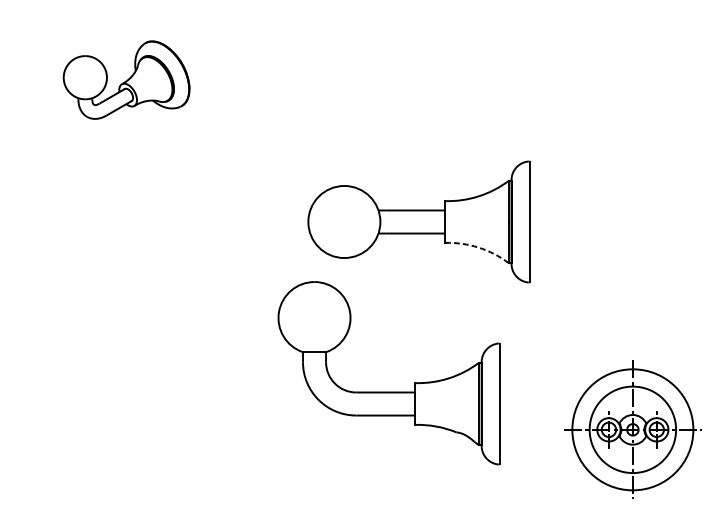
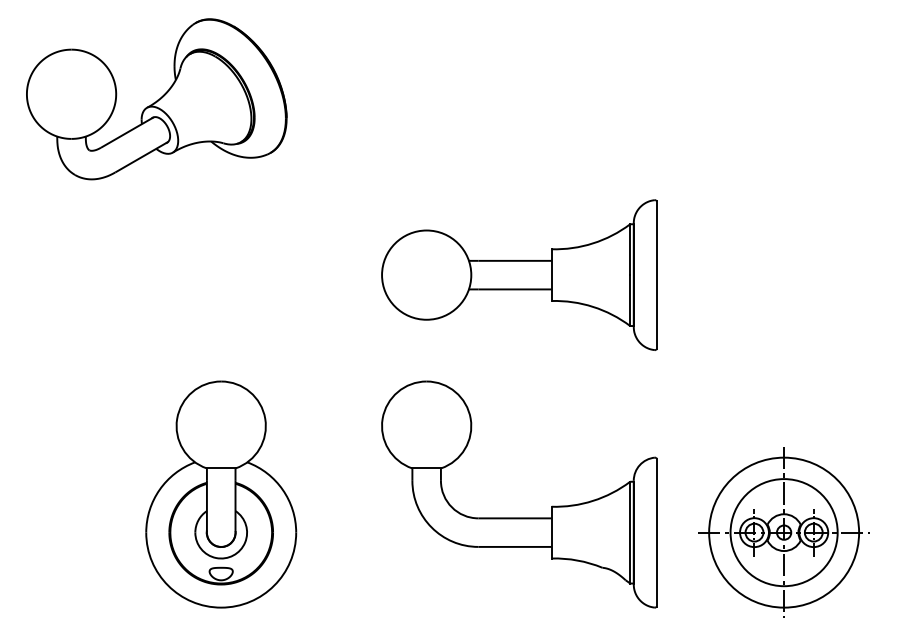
part: (126, 80) -> (156, 99), size x1.67
arc: (479, 247) -> (593, 306), dashed -> solid
part: (389, 391) -> (519, 517), moved
part: (178, 399) -> (221, 494), added

